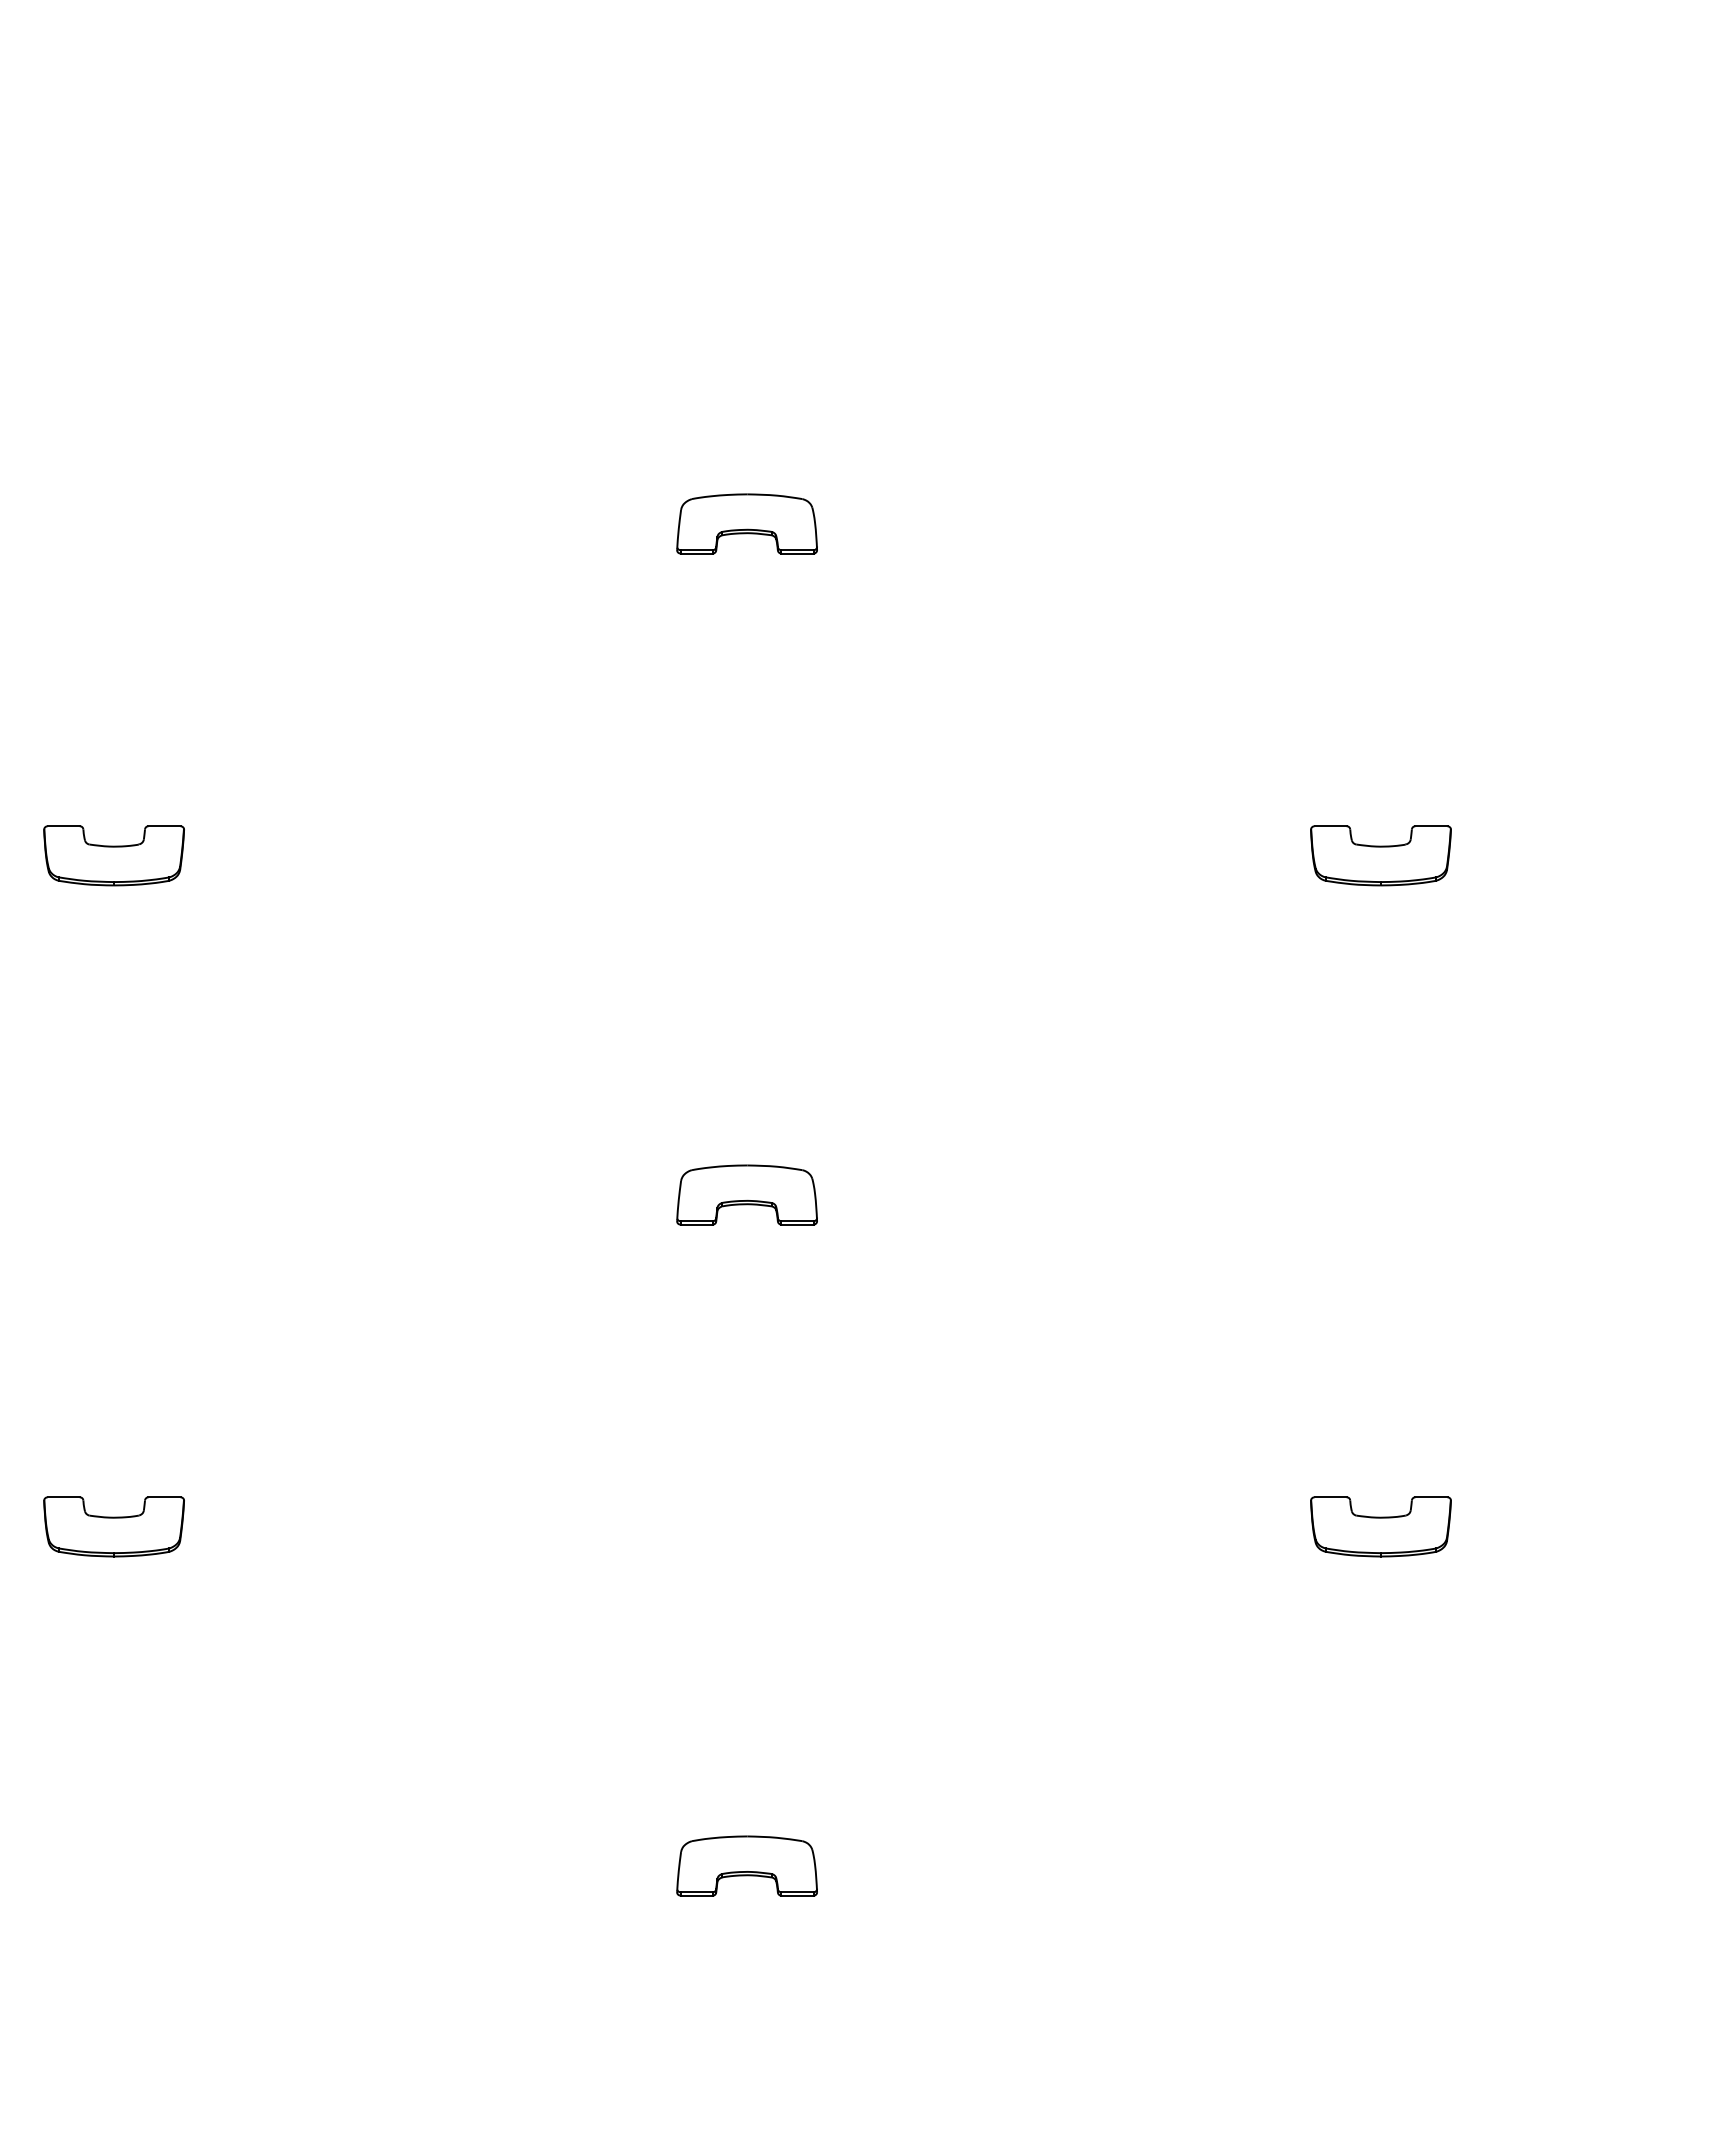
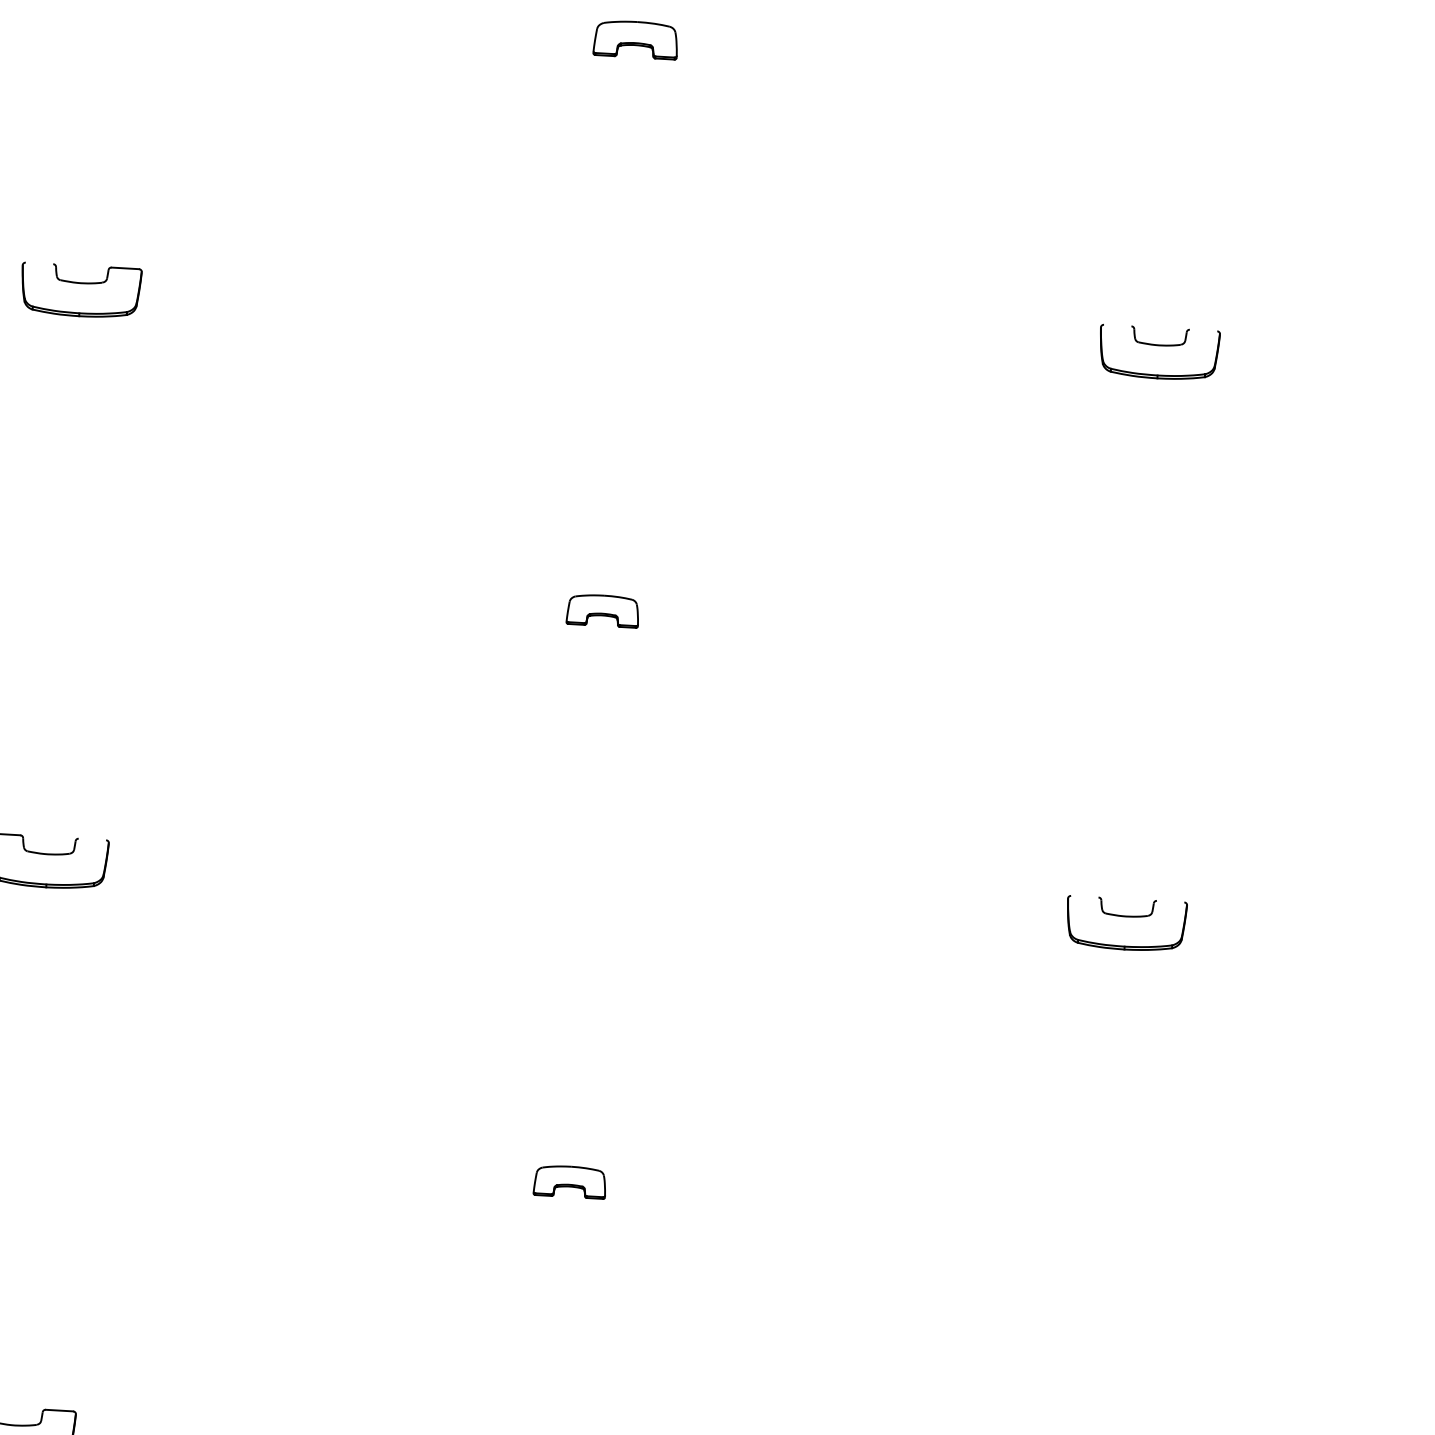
part: (746, 523) -> (635, 39), size x0.7
line: (63, 826) -> (39, 263), removed
line: (1330, 826) -> (1117, 325), removed
line: (1431, 826) -> (1203, 330), removed
part: (746, 1194) -> (602, 610), size x0.6
line: (164, 1497) -> (92, 839), removed
line: (1330, 1497) -> (1084, 896), removed
line: (1431, 1497) -> (1170, 901), removed
part: (746, 1865) -> (569, 1181), size x0.6

